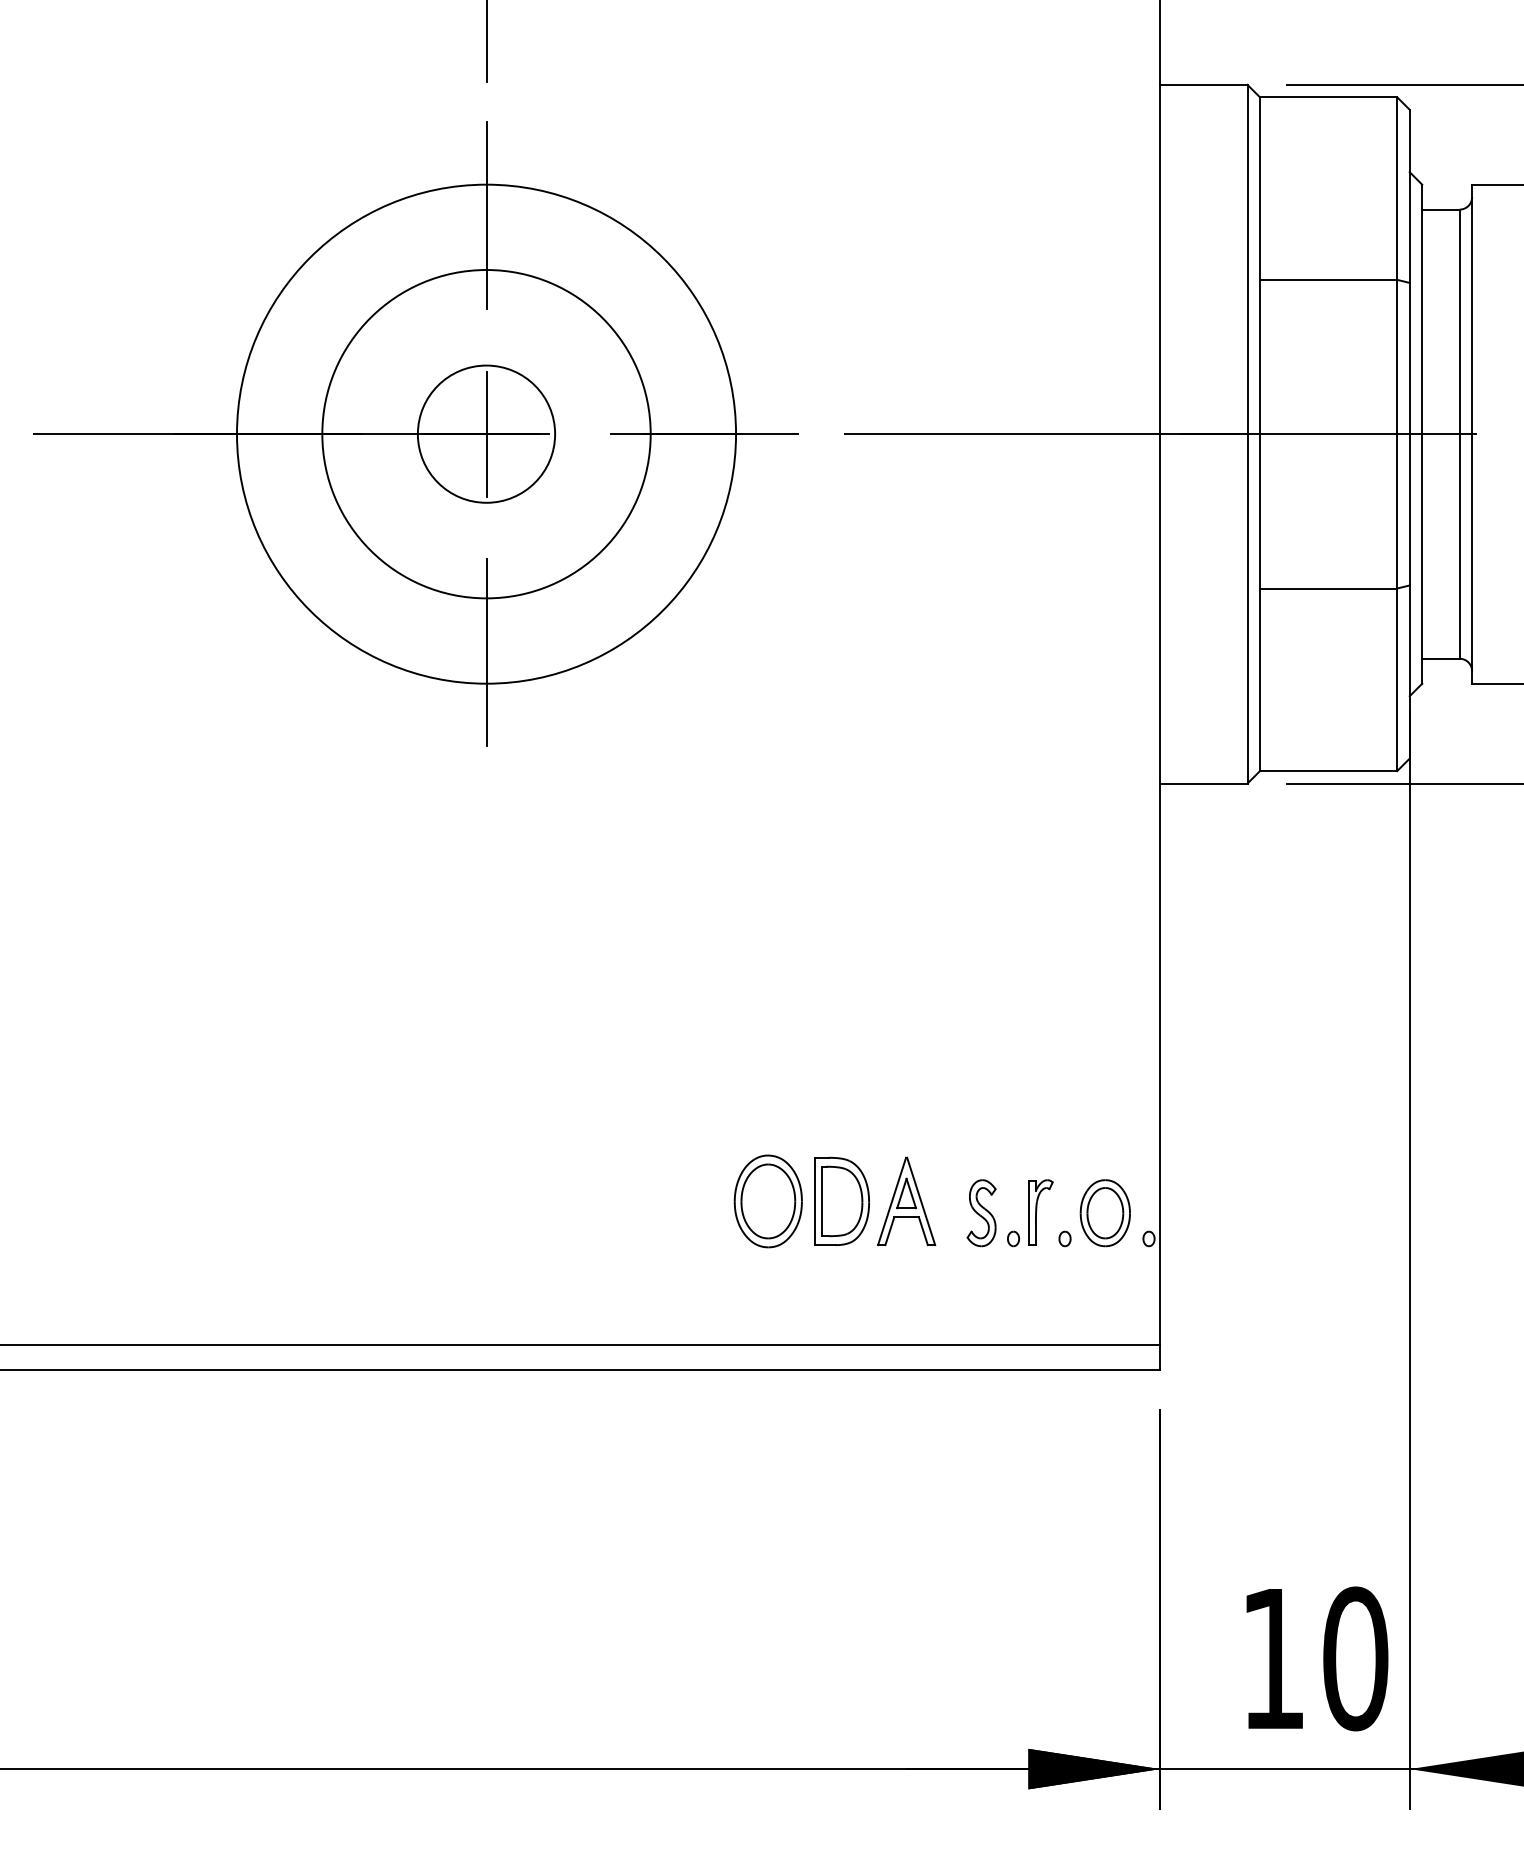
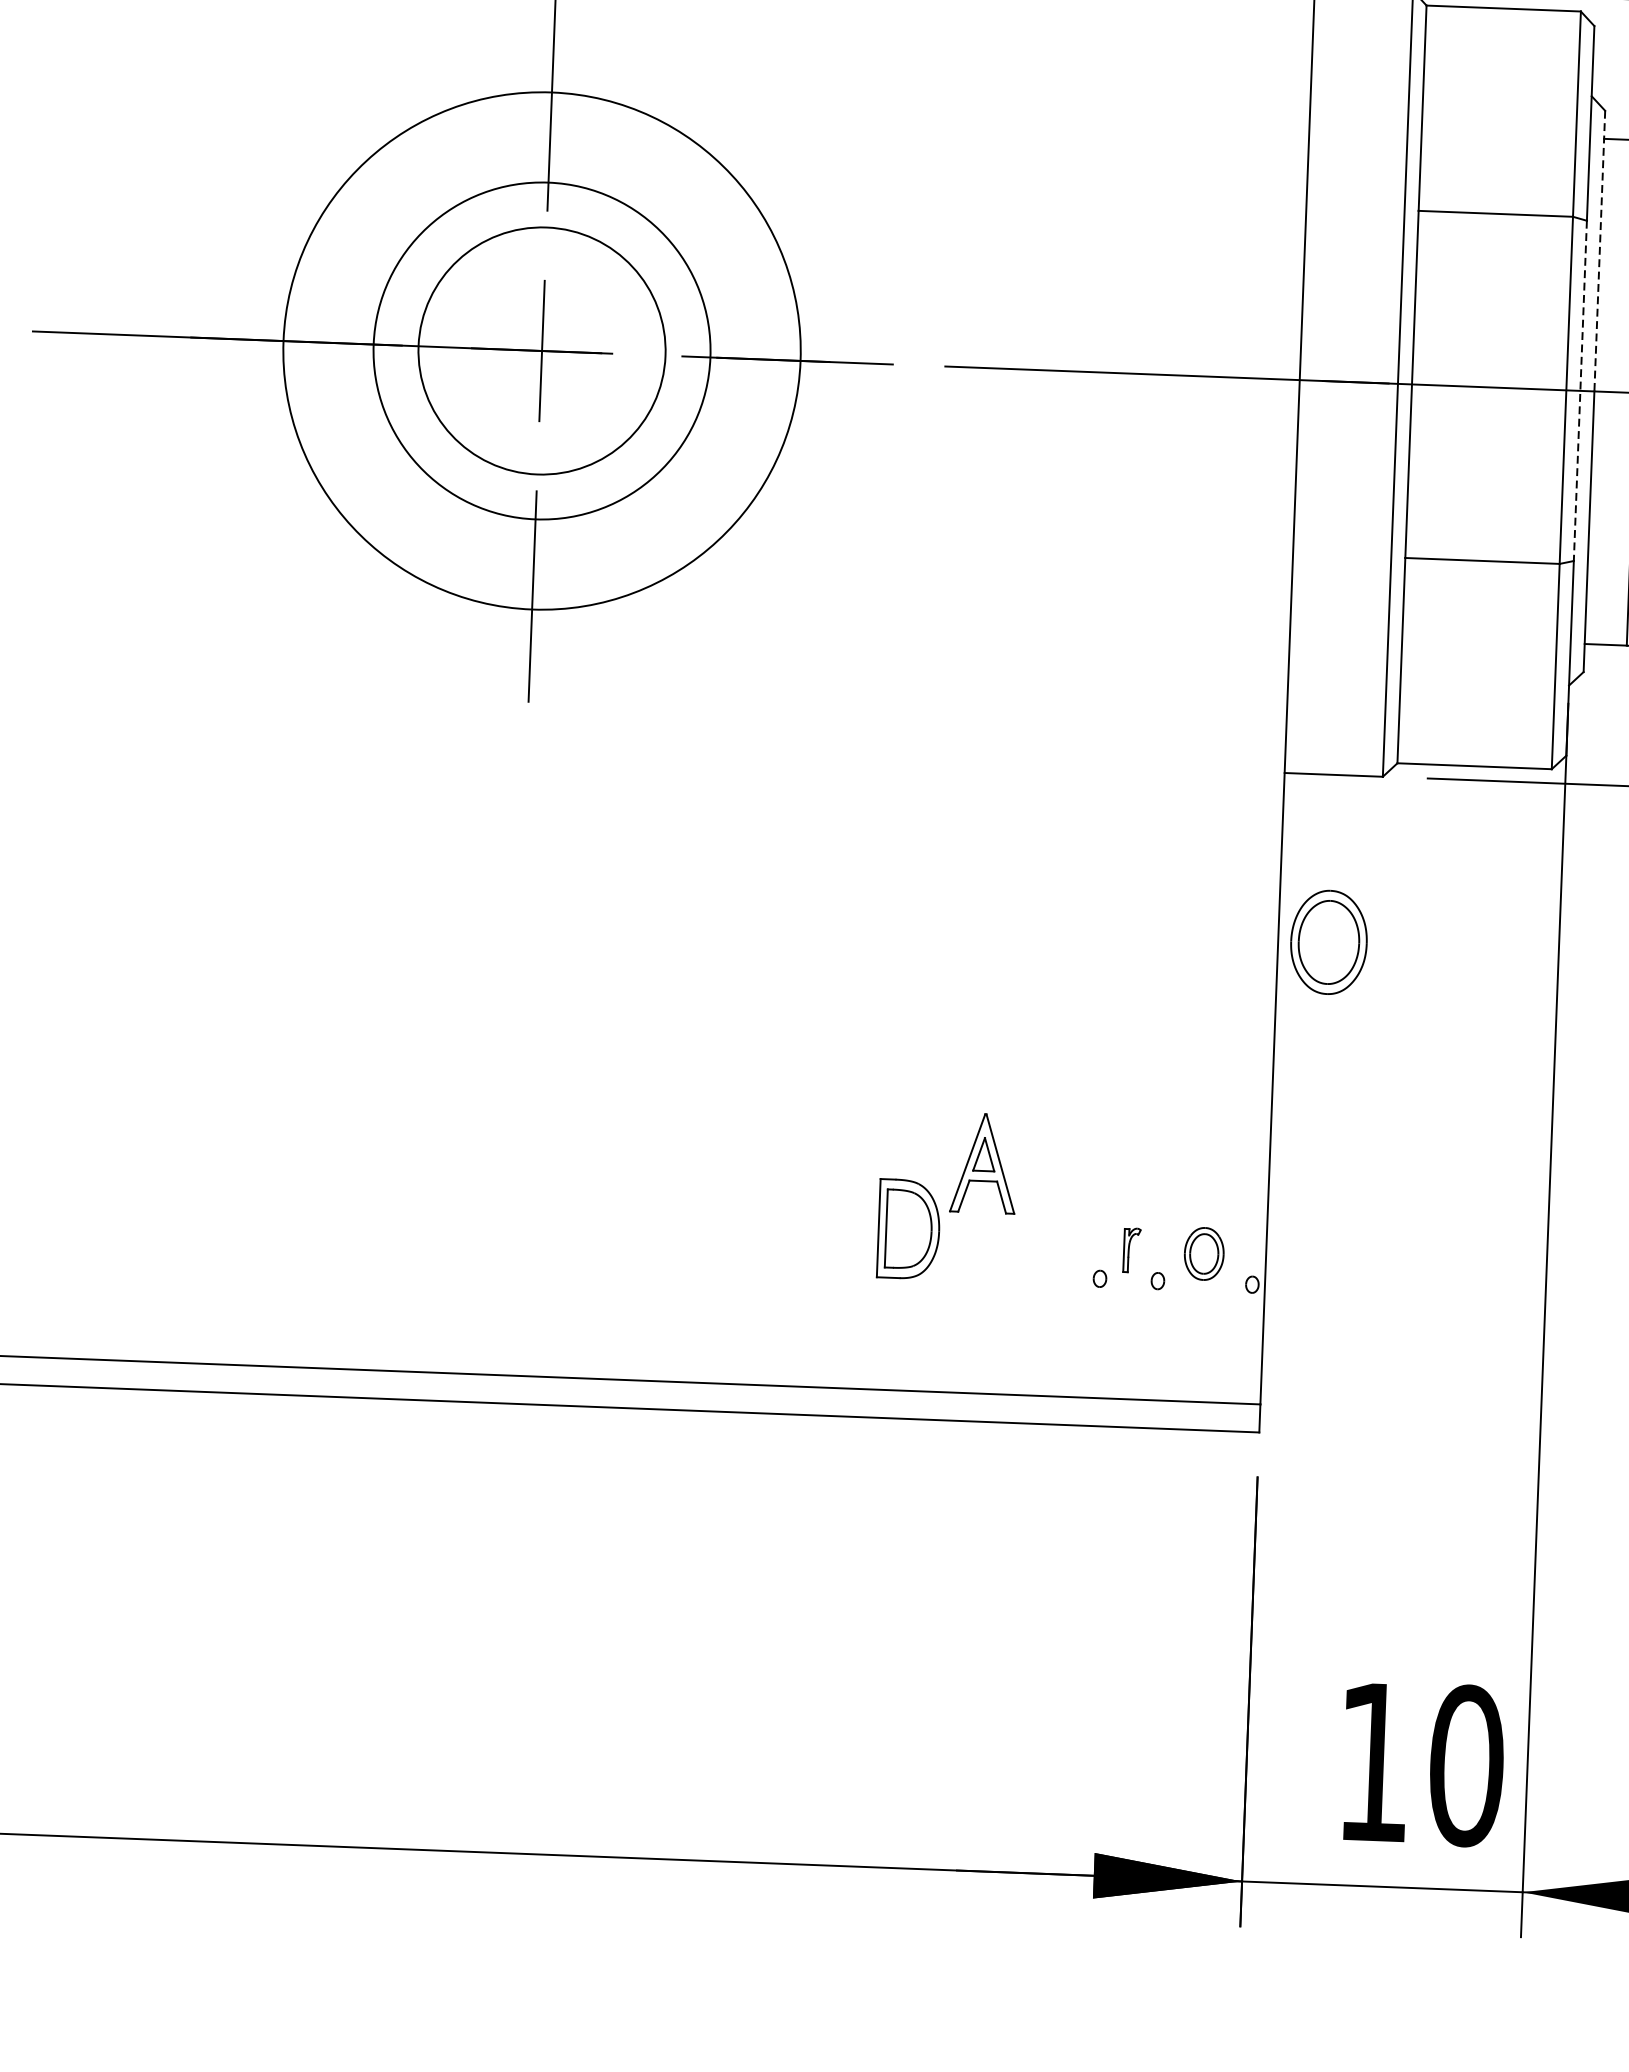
line: (1422, 309) -> (1600, 251), solid -> dashed
circle: (486, 433) -> (542, 350), size x0.6
circle: (486, 433) -> (542, 350), size x1.6
circle: (486, 434) -> (542, 351), size x1.4
line: (1409, 434) -> (1580, 391), solid -> dashed
part: (767, 1201) -> (1328, 942), moved
part: (906, 1201) -> (983, 1163), moved
part: (1040, 1212) -> (1131, 1250), size x0.6
part: (981, 1213) -> (1065, 1248), removed
part: (1104, 1213) -> (1203, 1254), size x0.7

